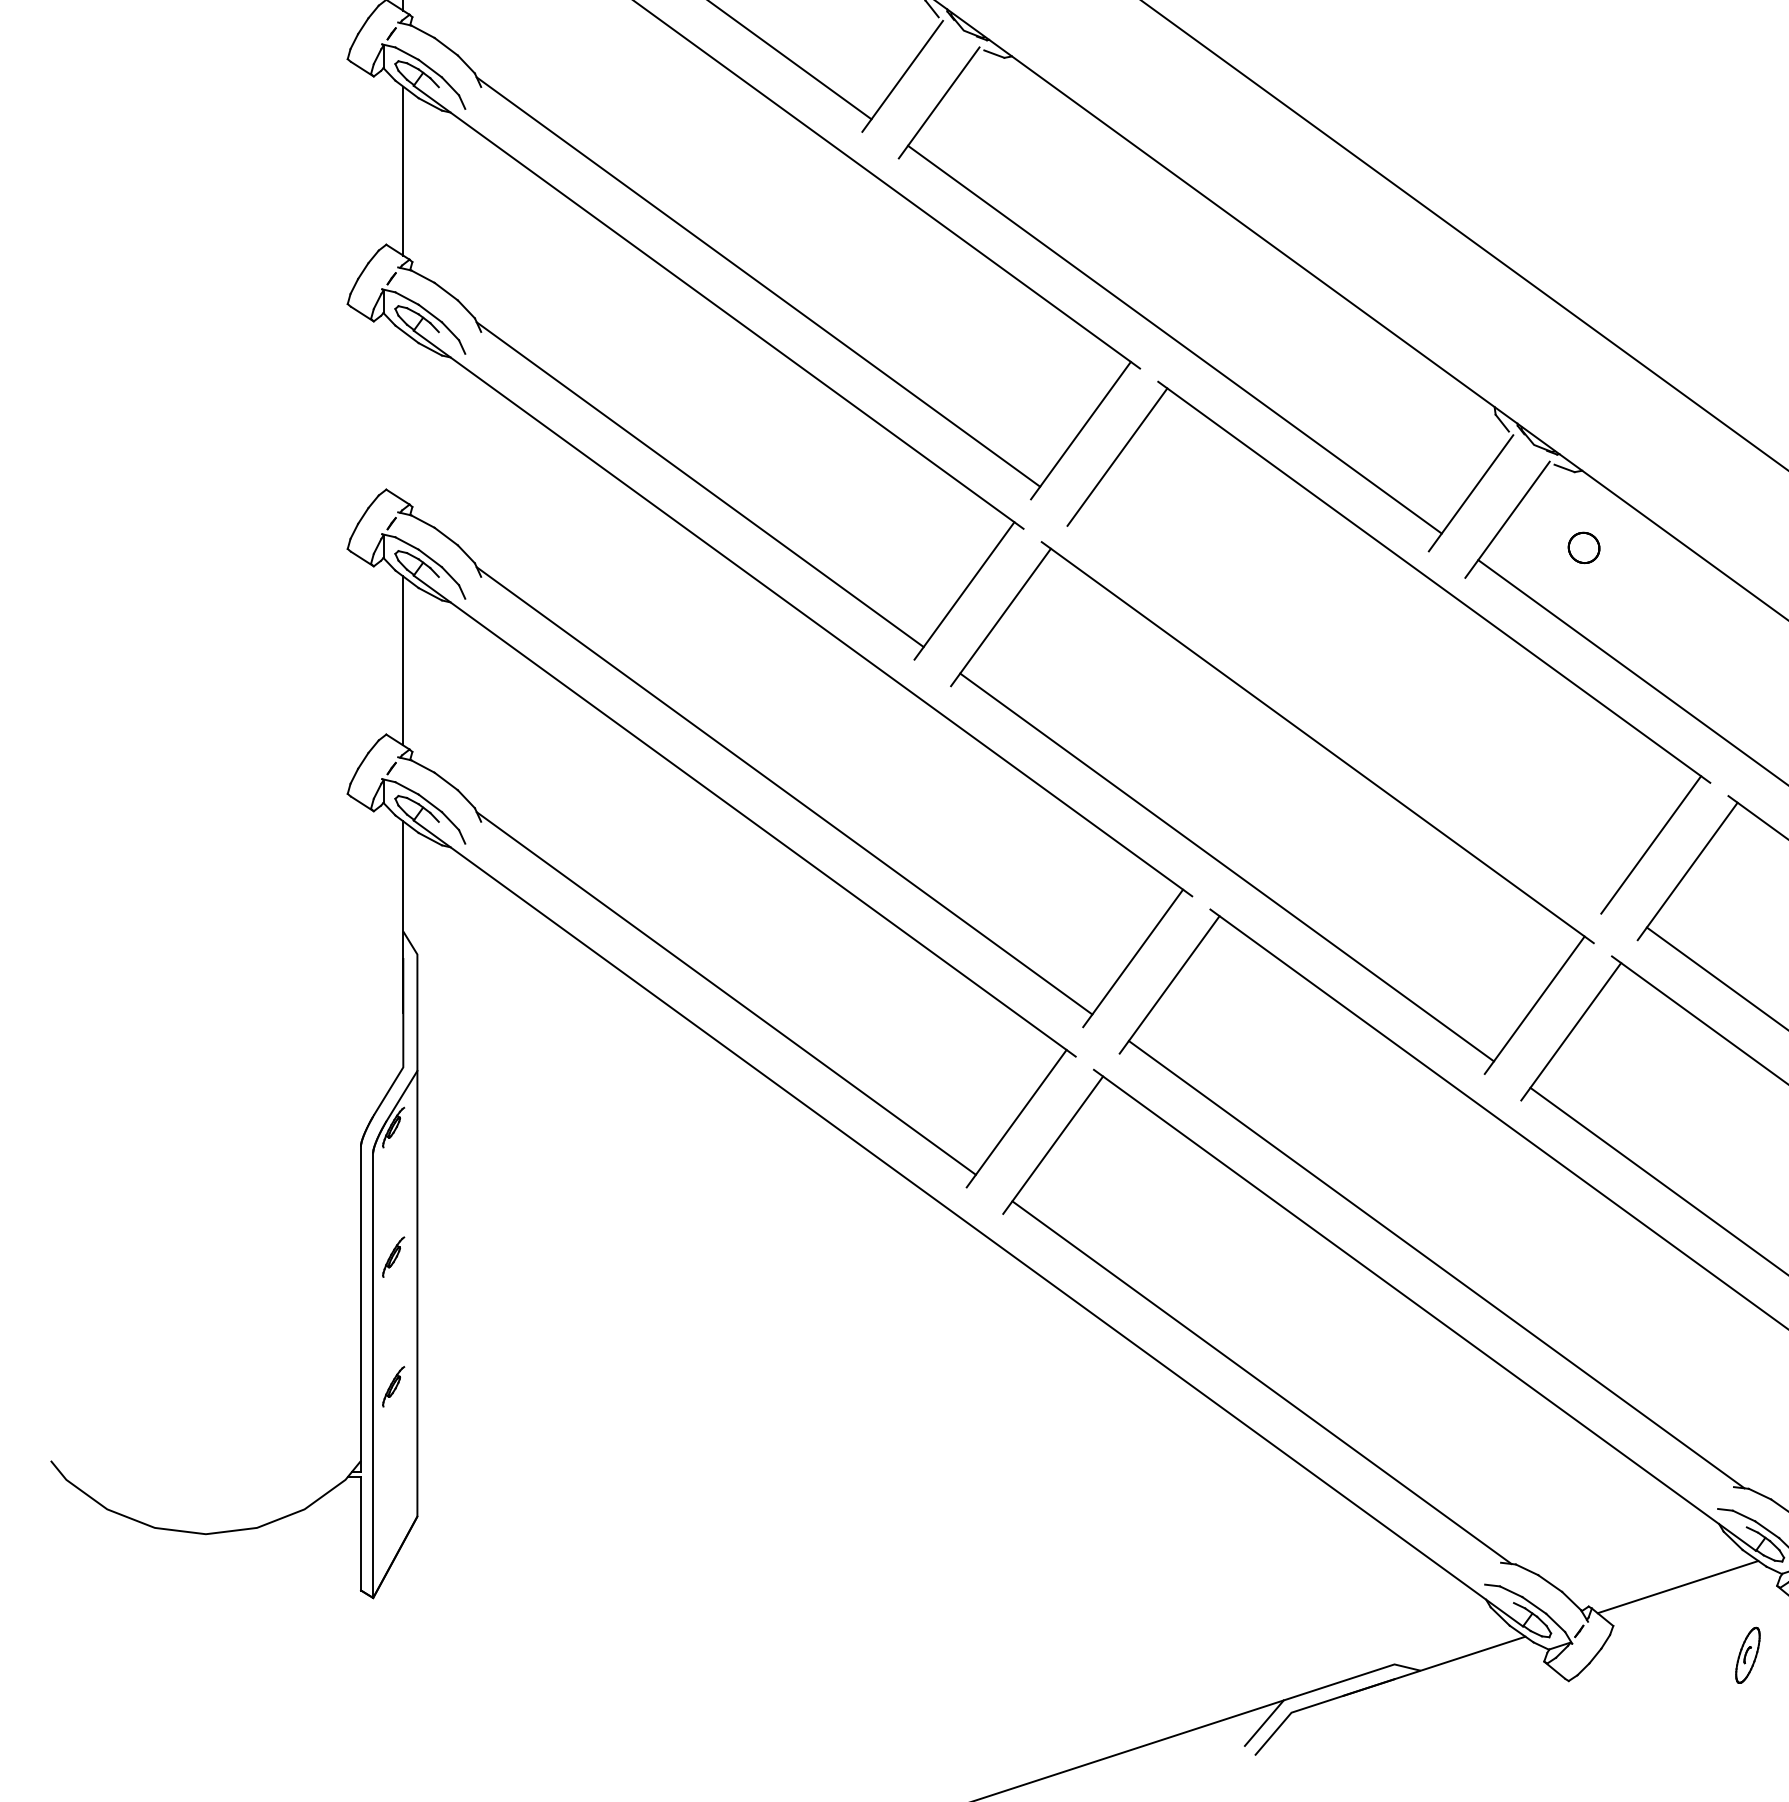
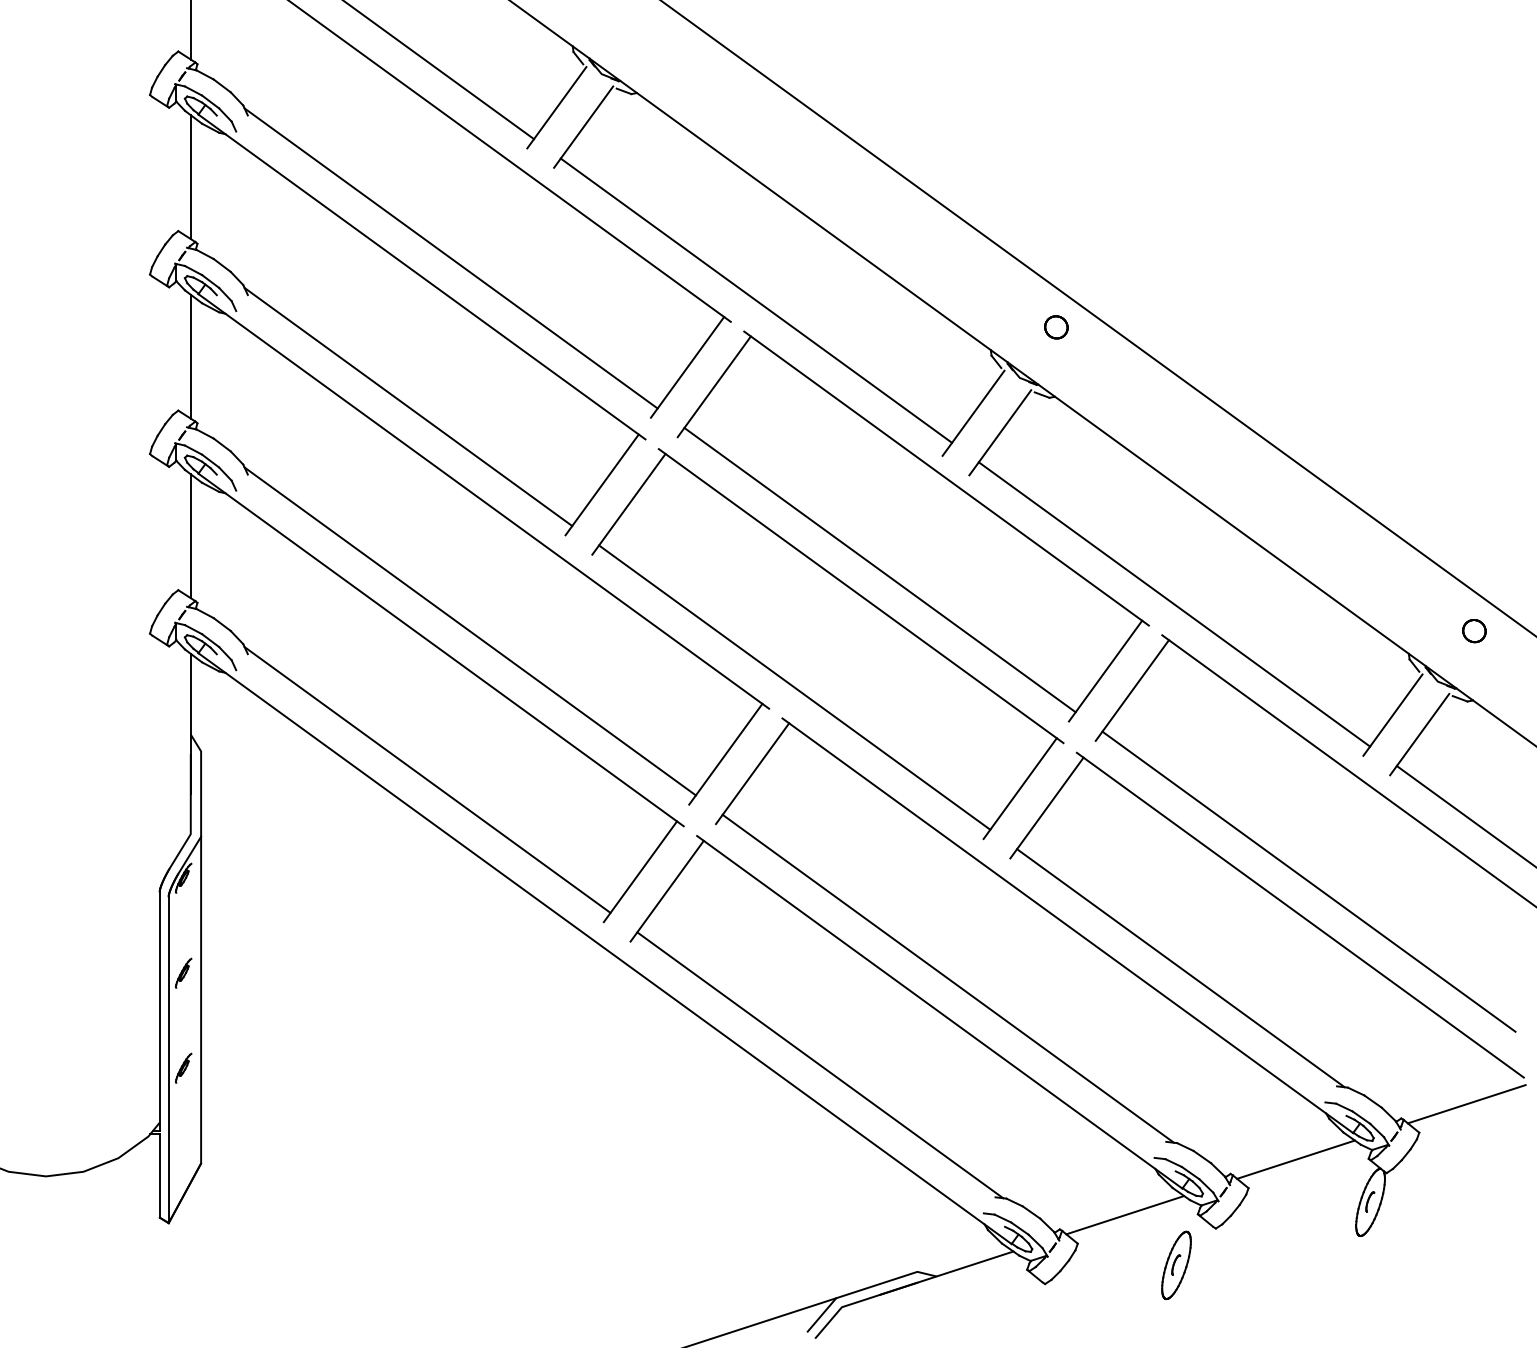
line: (402, 415) -> (190, 356), added
part: (1584, 548) -> (1056, 327), moved
line: (1342, 706) -> (879, 569), added
part: (1747, 1654) -> (1176, 1264), size x1.67

